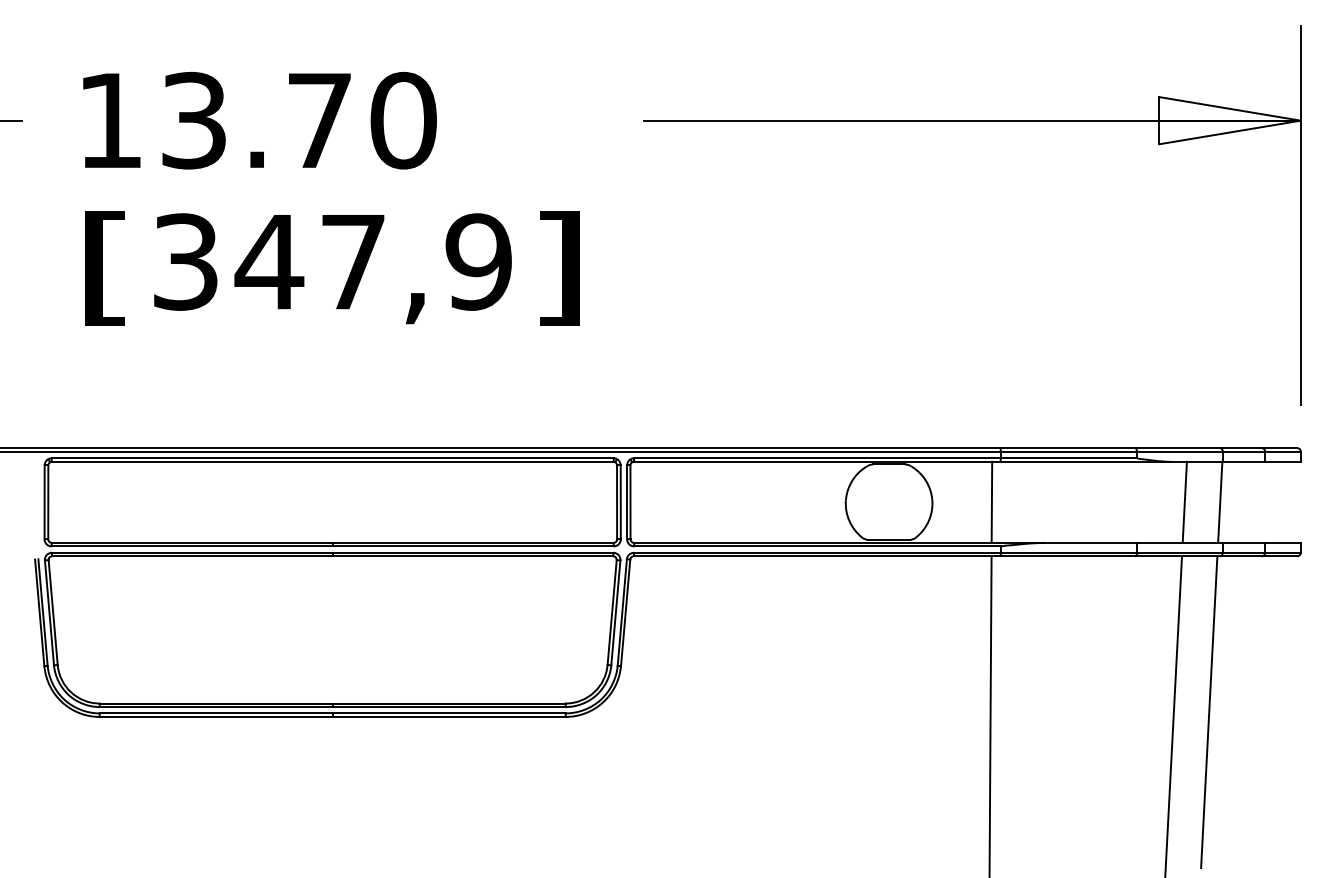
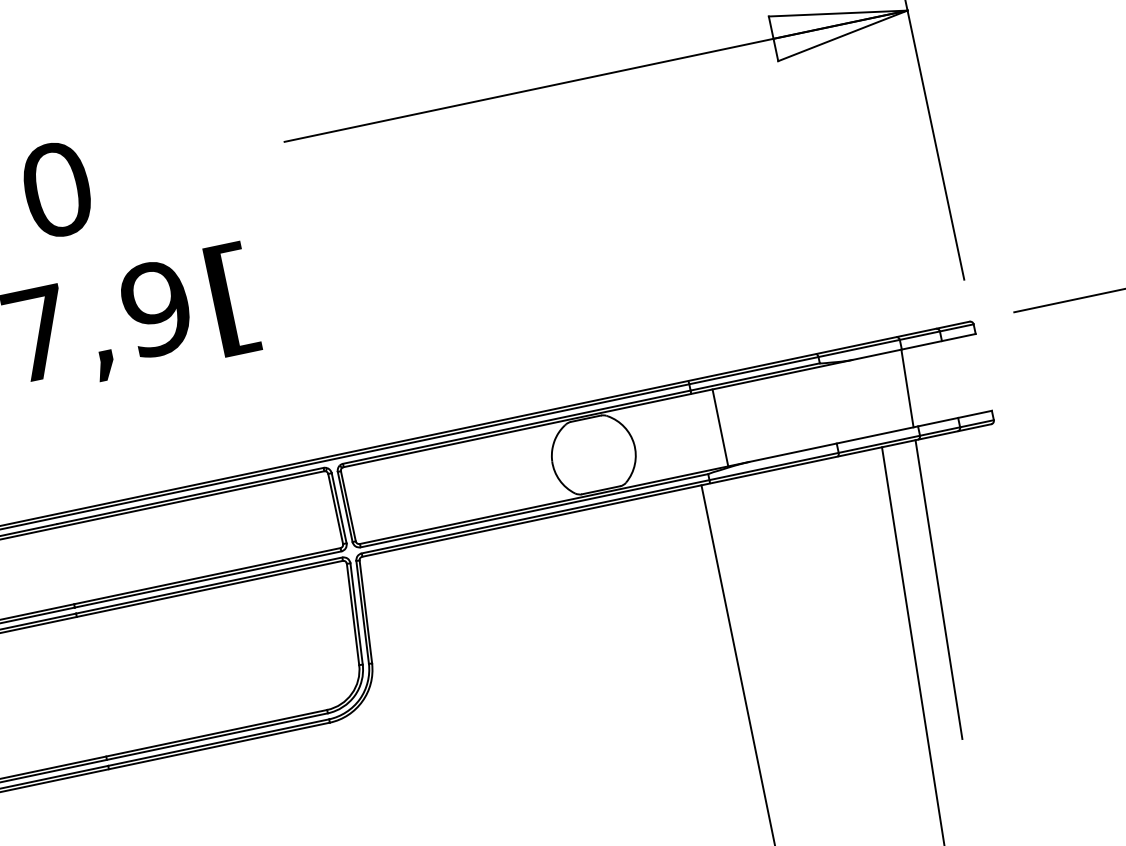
text: (558, 268) -> (233, 299), ] -> [
line: (991, 501) -> (719, 427), moved
line: (1184, 501) -> (873, 394), removed

